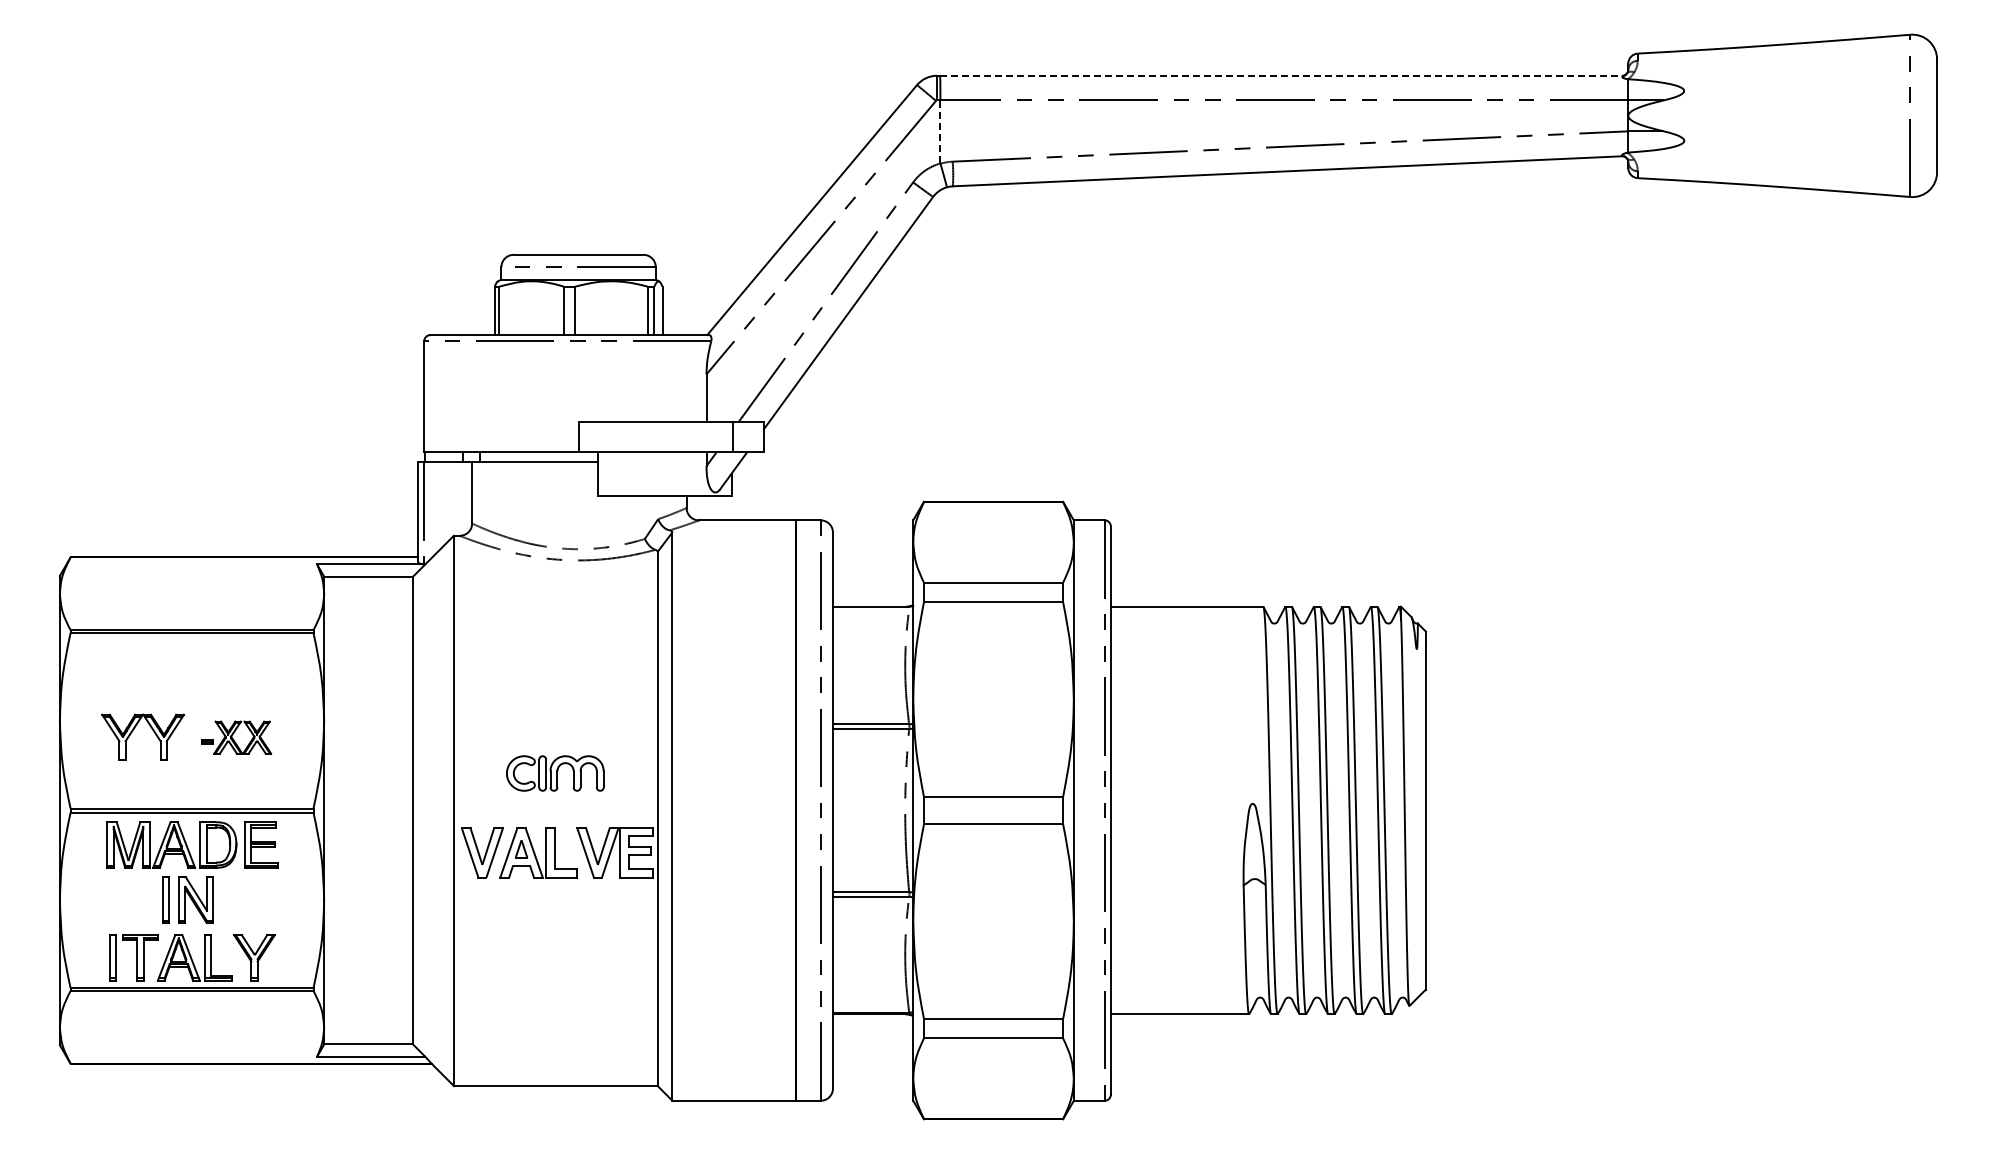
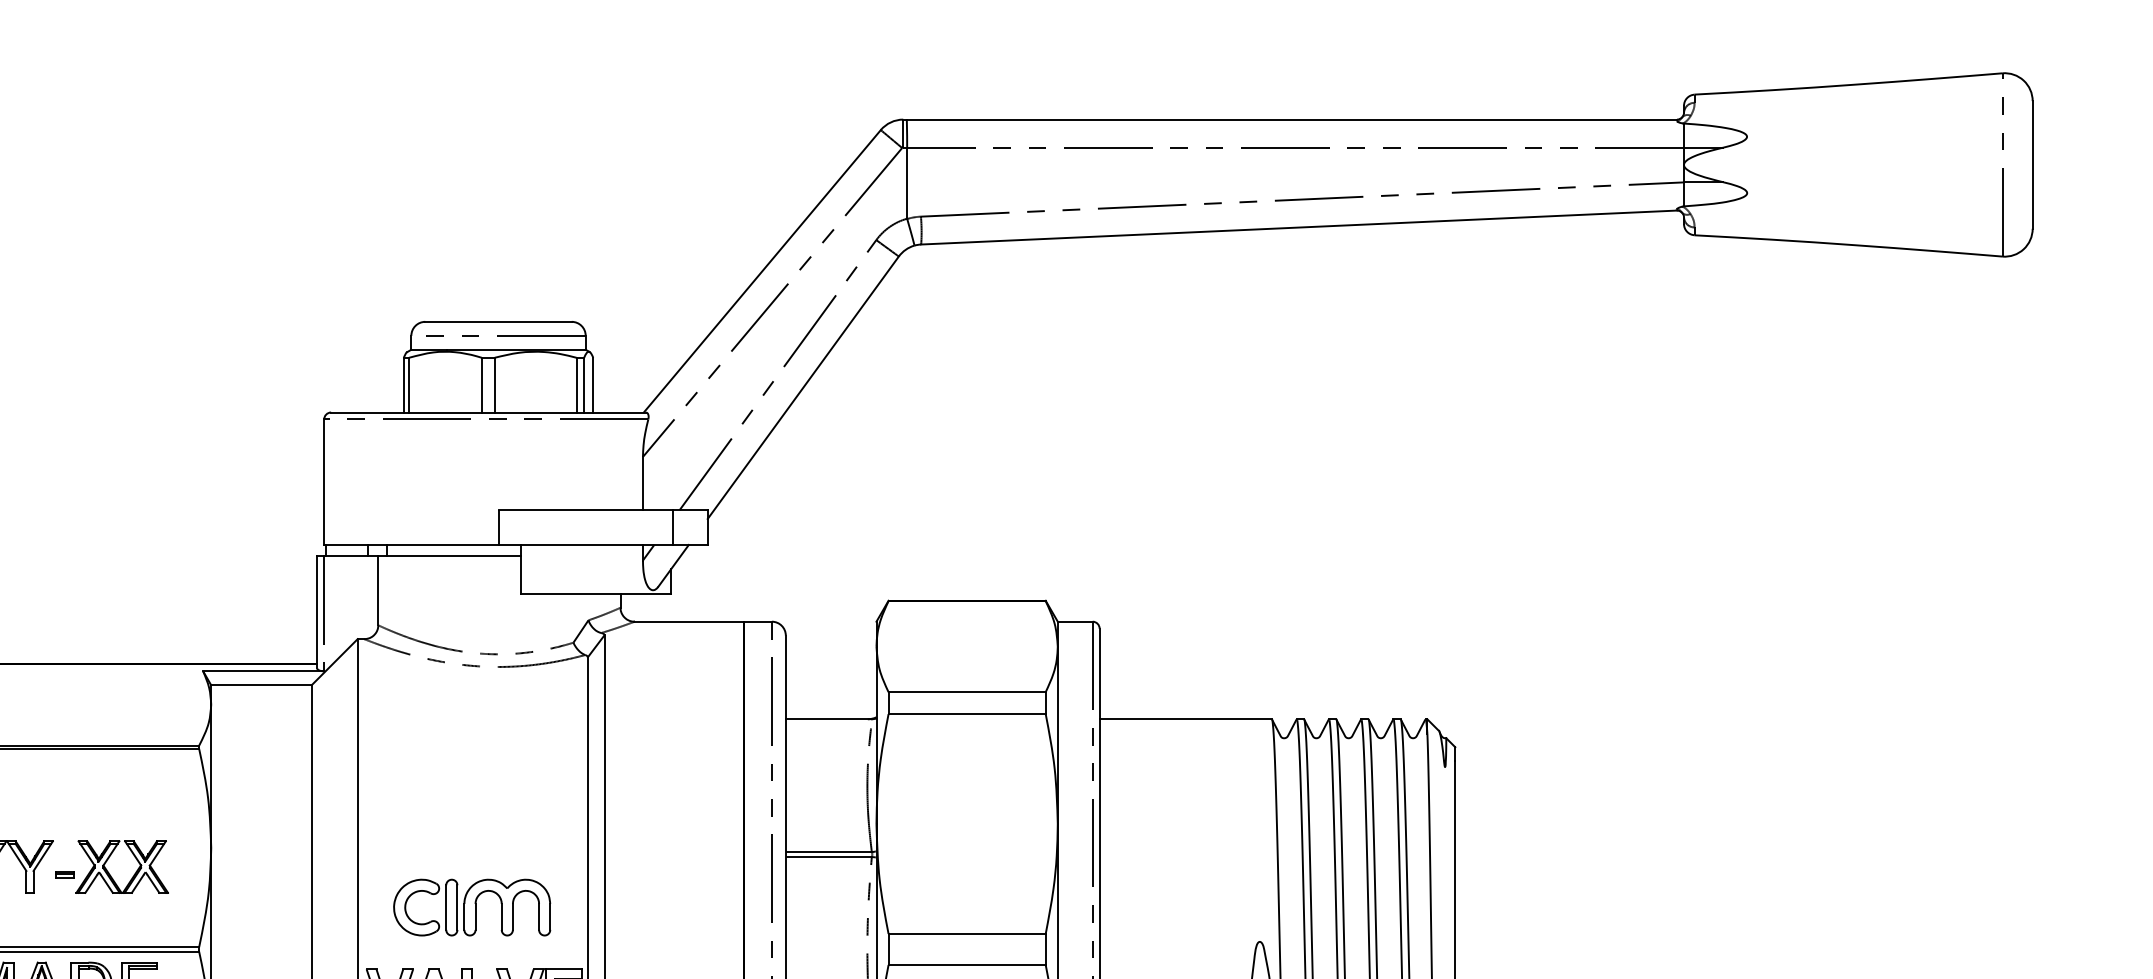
line: (1281, 75) -> (1292, 119), dashed -> solid
line: (940, 131) -> (907, 182), dashed -> solid
part: (236, 737) -> (112, 866), size x1.43
part: (555, 773) -> (472, 907), size x1.43

